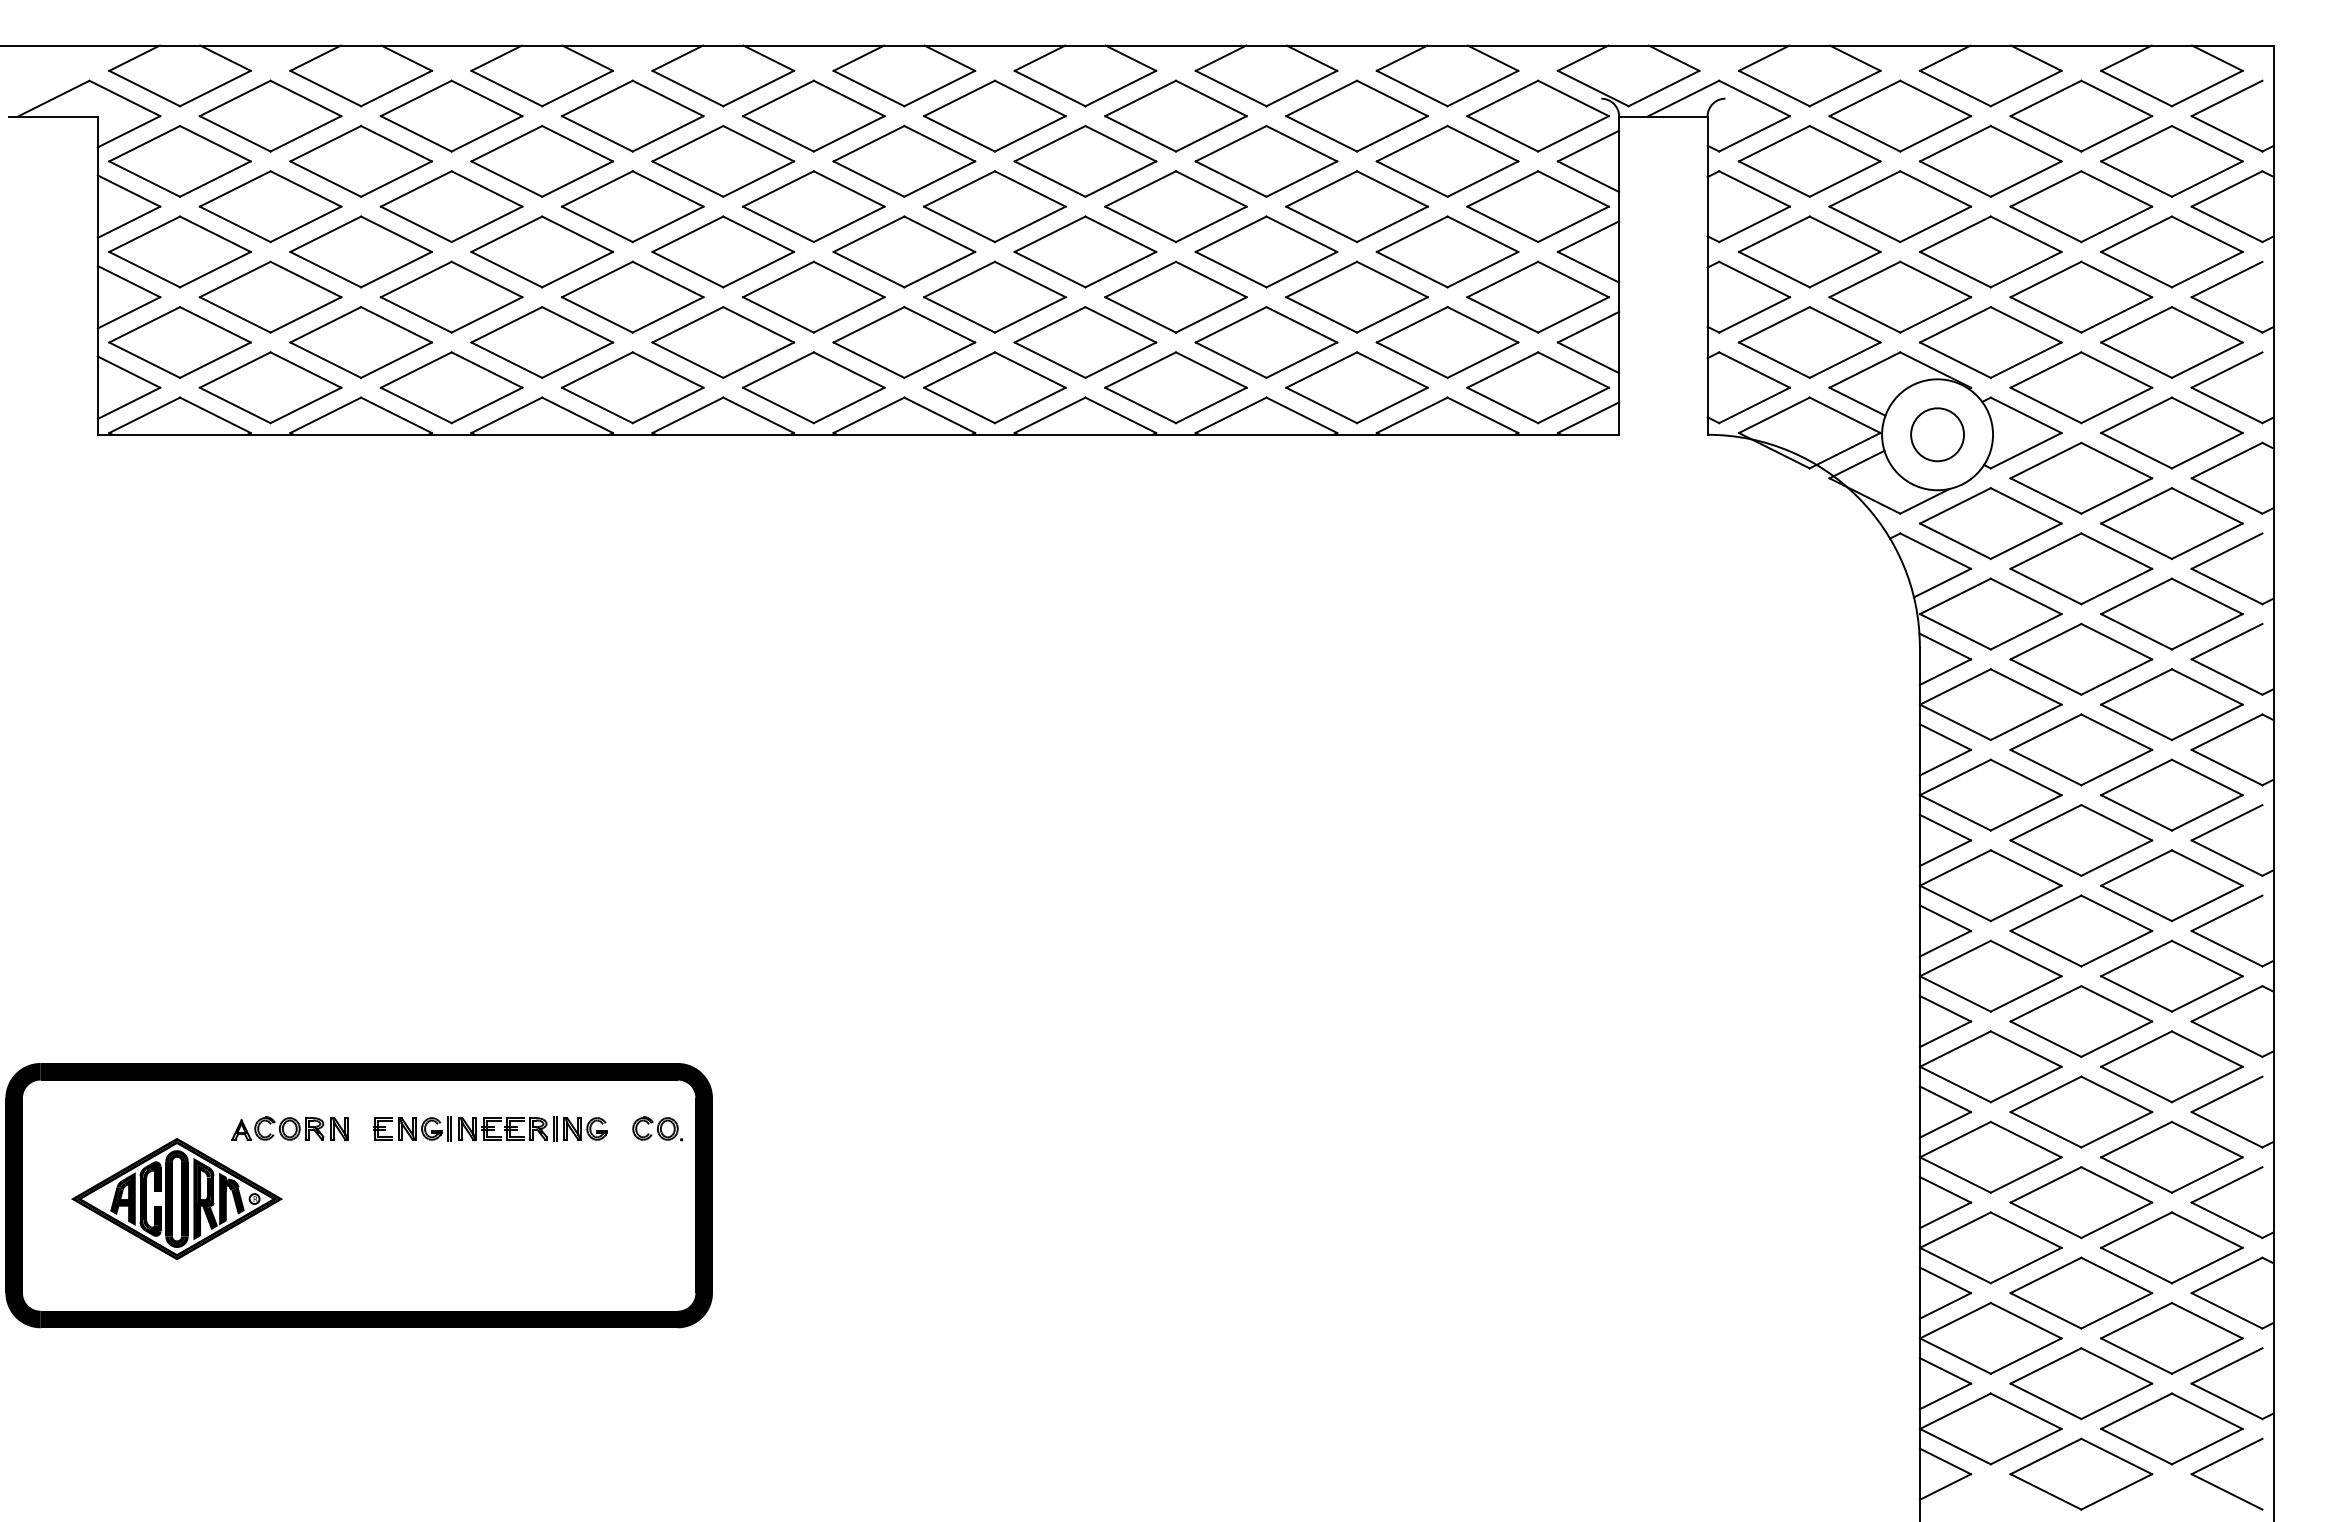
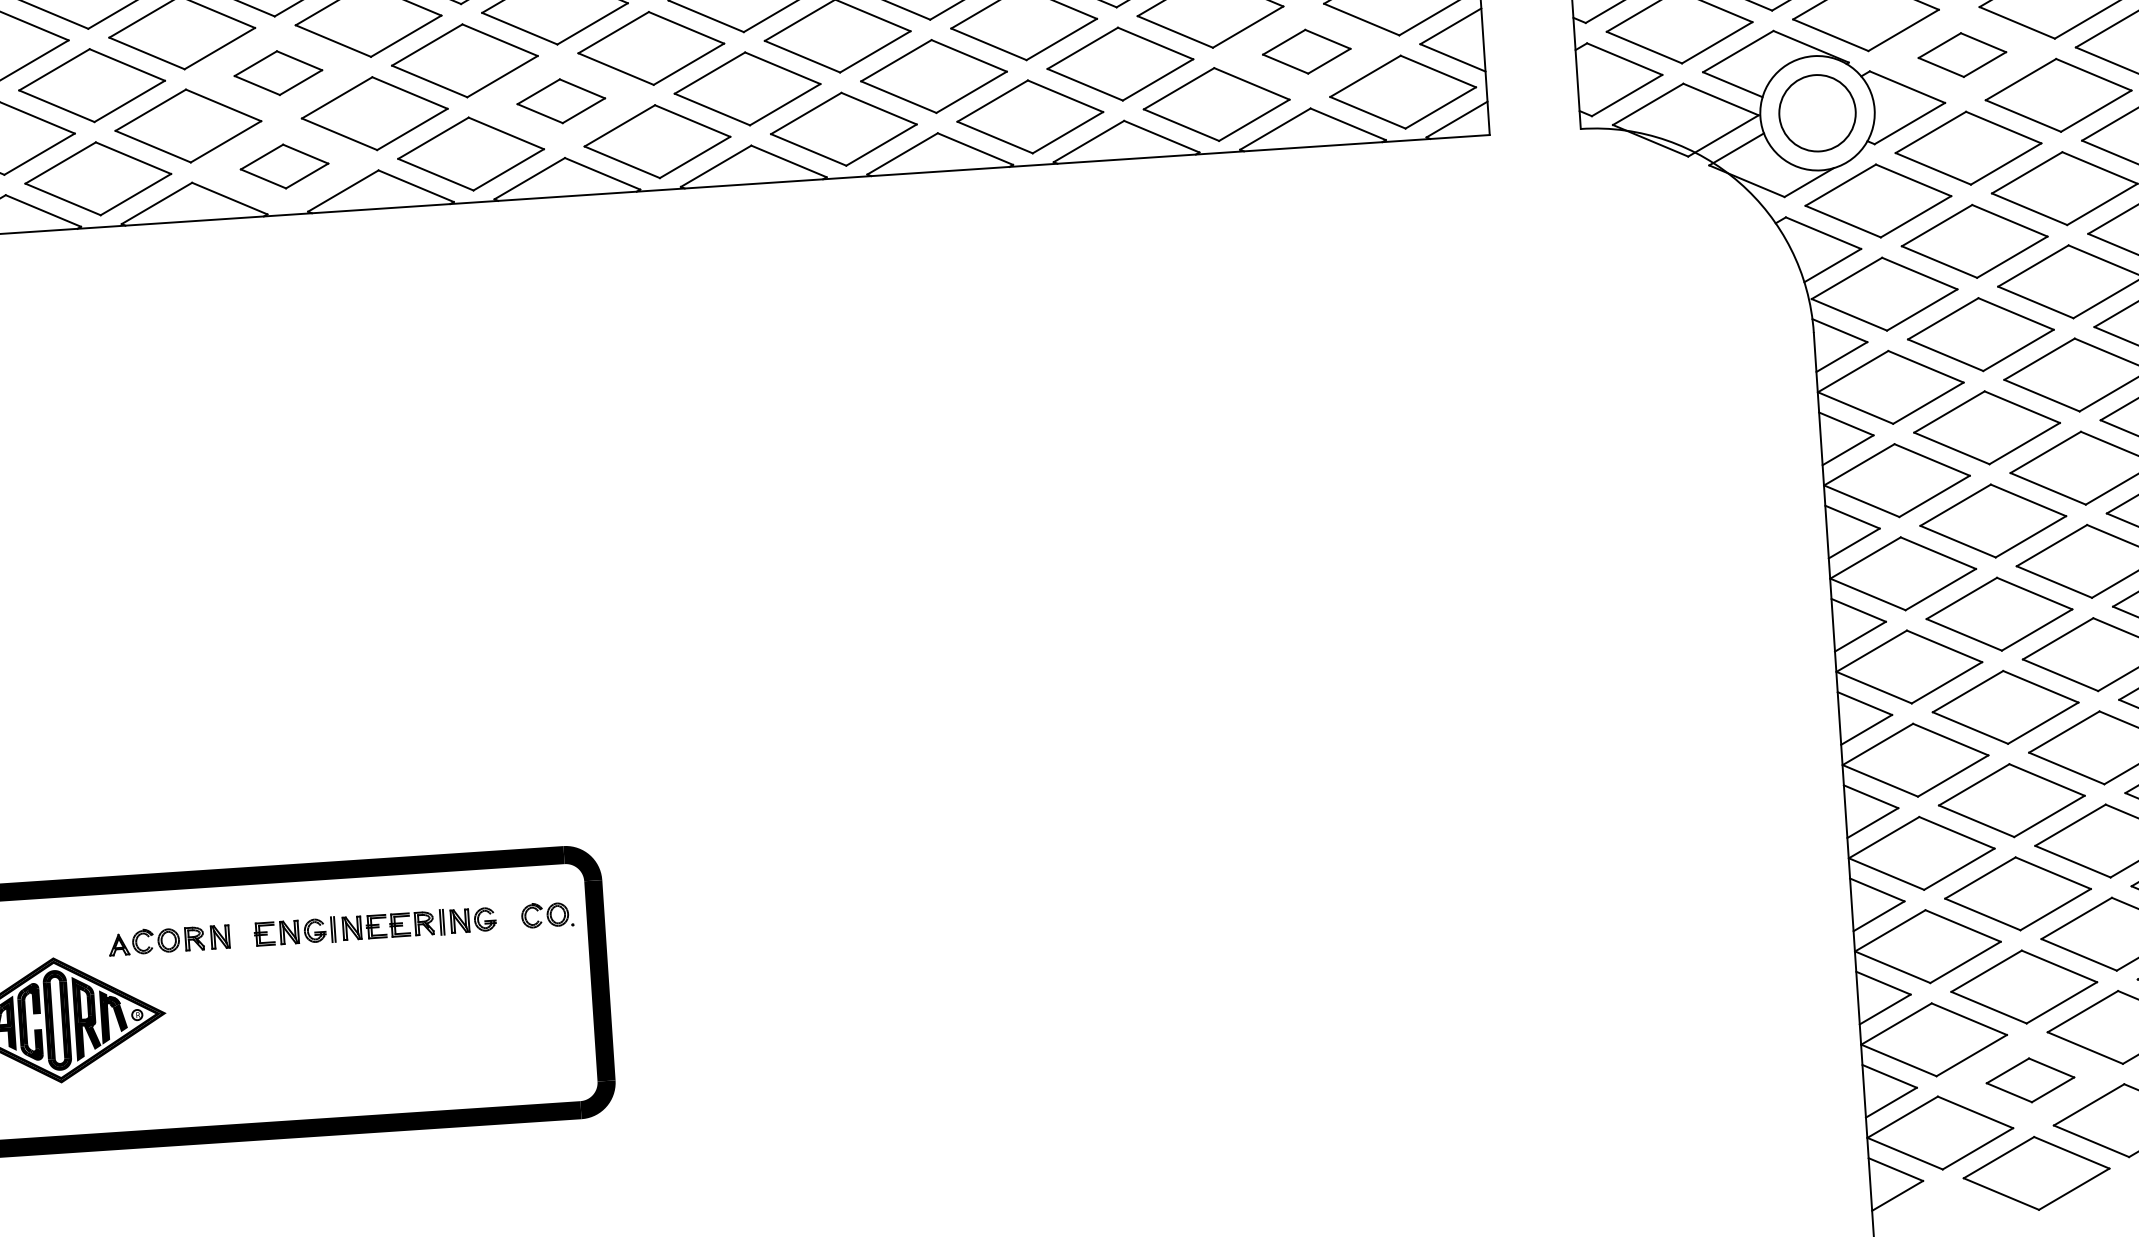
part: (451, 296) -> (278, 72), size x0.6
part: (723, 342) -> (561, 101), size x0.6
part: (1447, 342) -> (1306, 51), size x0.6
part: (451, 387) -> (284, 166), size x0.6
part: (2081, 387) -> (1962, 54), size x0.6
circle: (1937, 434) -> (1817, 112), size x1.4
part: (2081, 1383) -> (2030, 1080), size x0.6

